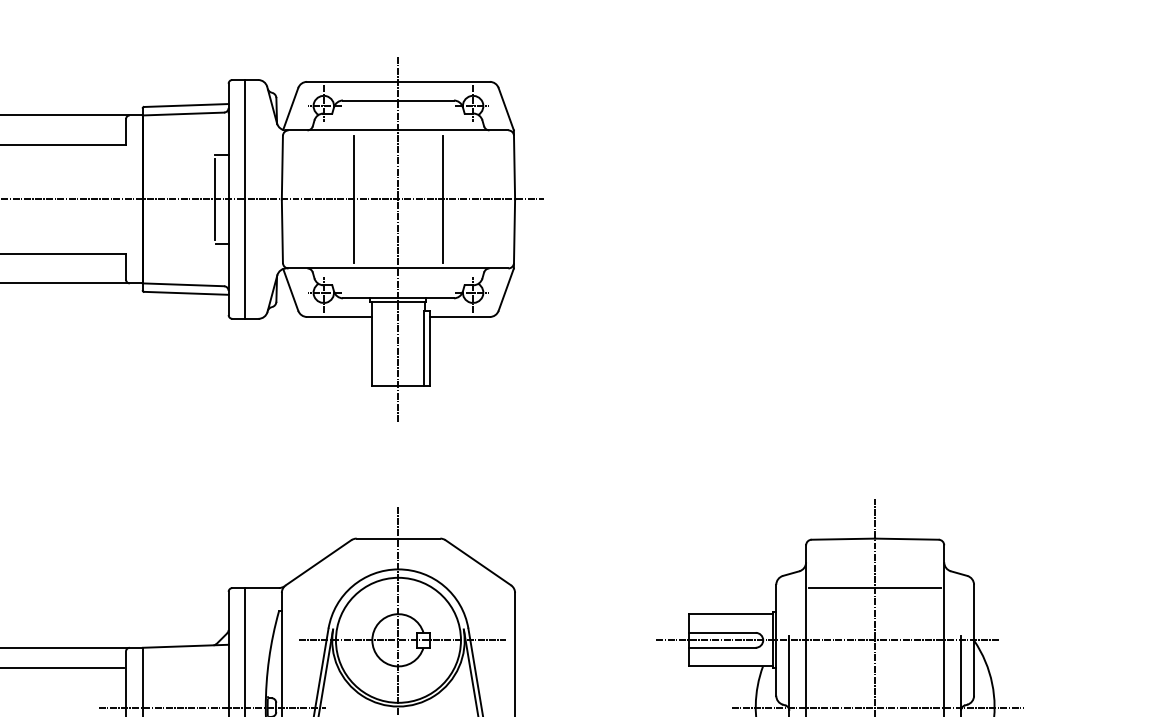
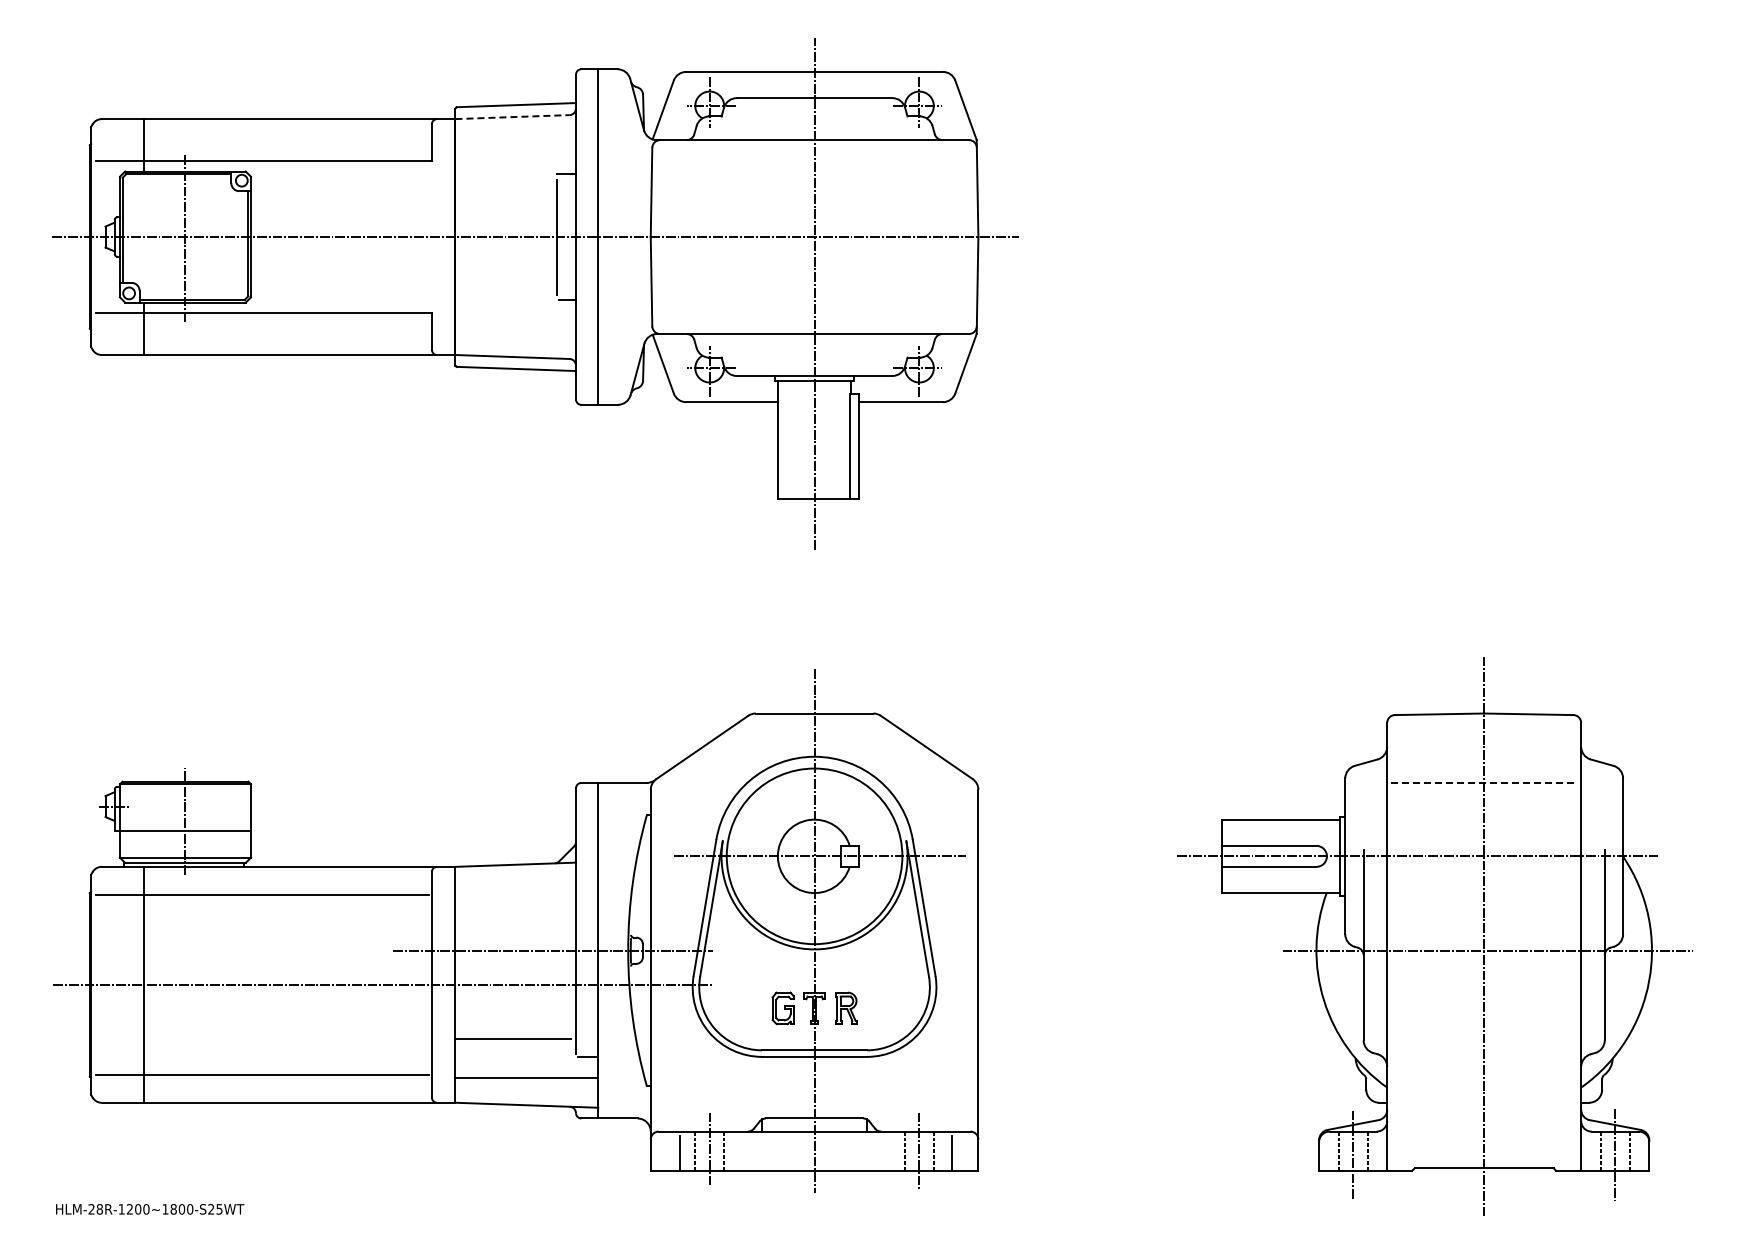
line: (184, 114) -> (513, 117), solid -> dashed
line: (353, 199) -> (751, 236), removed
line: (443, 199) -> (877, 236), removed
line: (874, 587) -> (1483, 782), solid -> dashed

